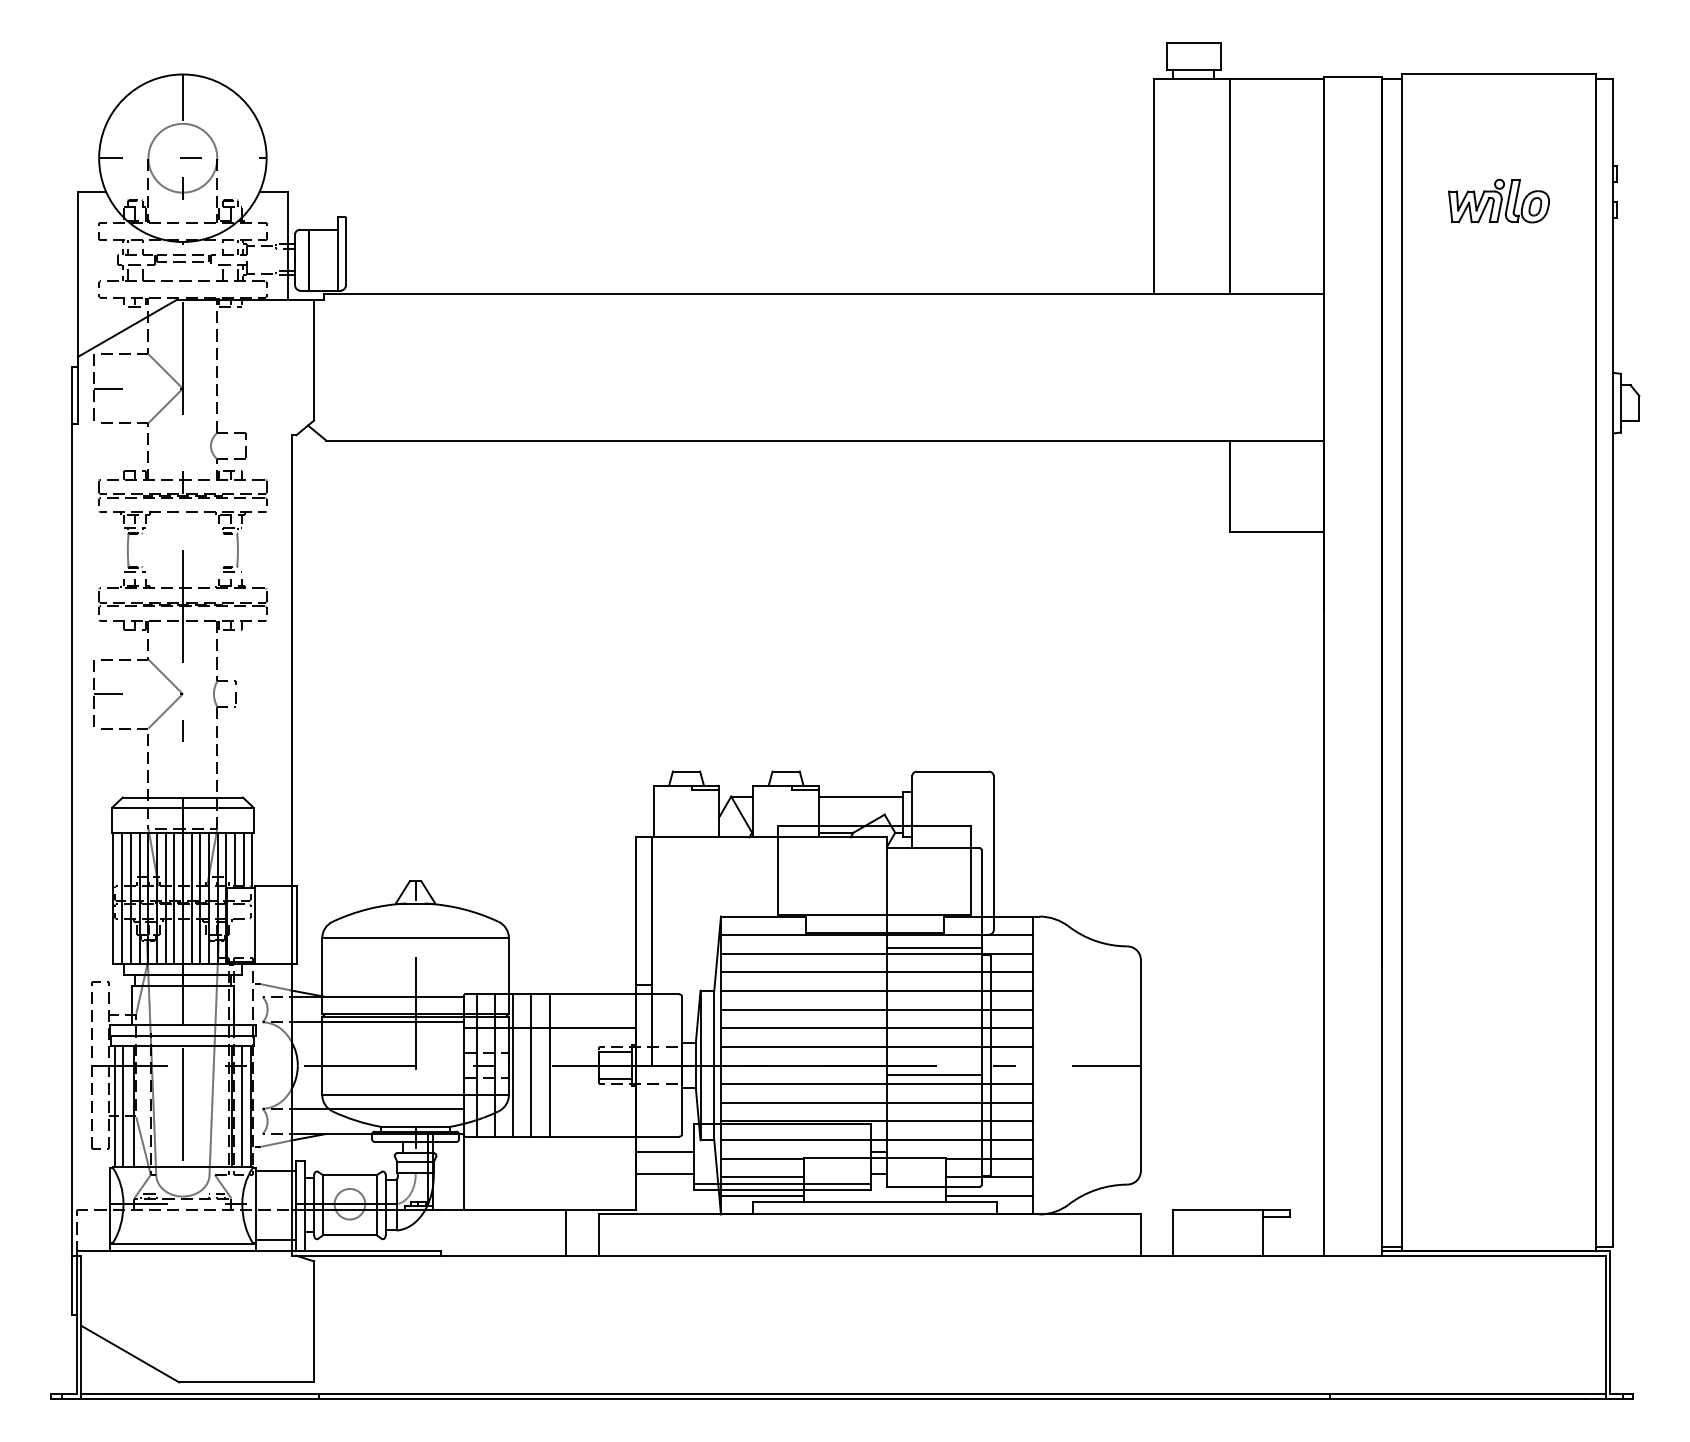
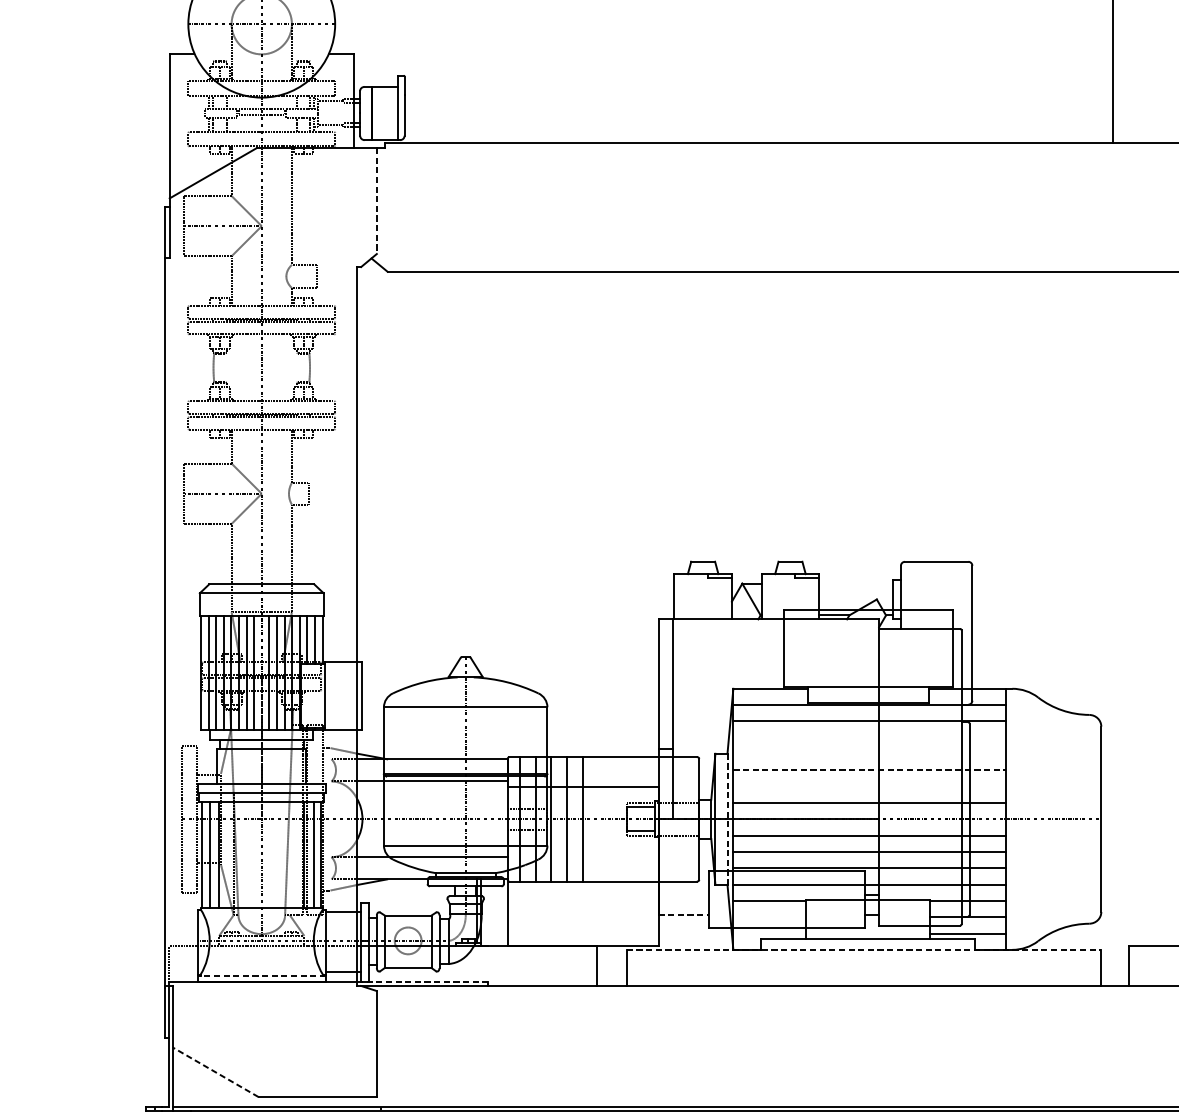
line: (314, 360) -> (377, 201), solid -> dashed
line: (860, 796) -> (855, 583), removed
line: (934, 947) -> (920, 715), removed
line: (876, 972) -> (869, 737), removed
line: (876, 991) -> (869, 754), removed
line: (876, 1009) -> (869, 770), solid -> dashed
line: (876, 1028) -> (869, 786), removed
line: (714, 1065) -> (727, 819), solid -> dashed
line: (934, 1074) -> (920, 827), removed
line: (664, 1151) -> (683, 894), removed
line: (664, 1174) -> (683, 914), solid -> dashed
line: (762, 1177) -> (769, 917), removed
line: (782, 1184) -> (787, 923), removed
line: (762, 1195) -> (769, 933), removed
line: (870, 1214) -> (864, 949), solid -> dashed
line: (182, 1243) -> (261, 975), solid -> dashed
line: (366, 1251) -> (422, 982), solid -> dashed
line: (129, 1353) -> (214, 1071), solid -> dashed

